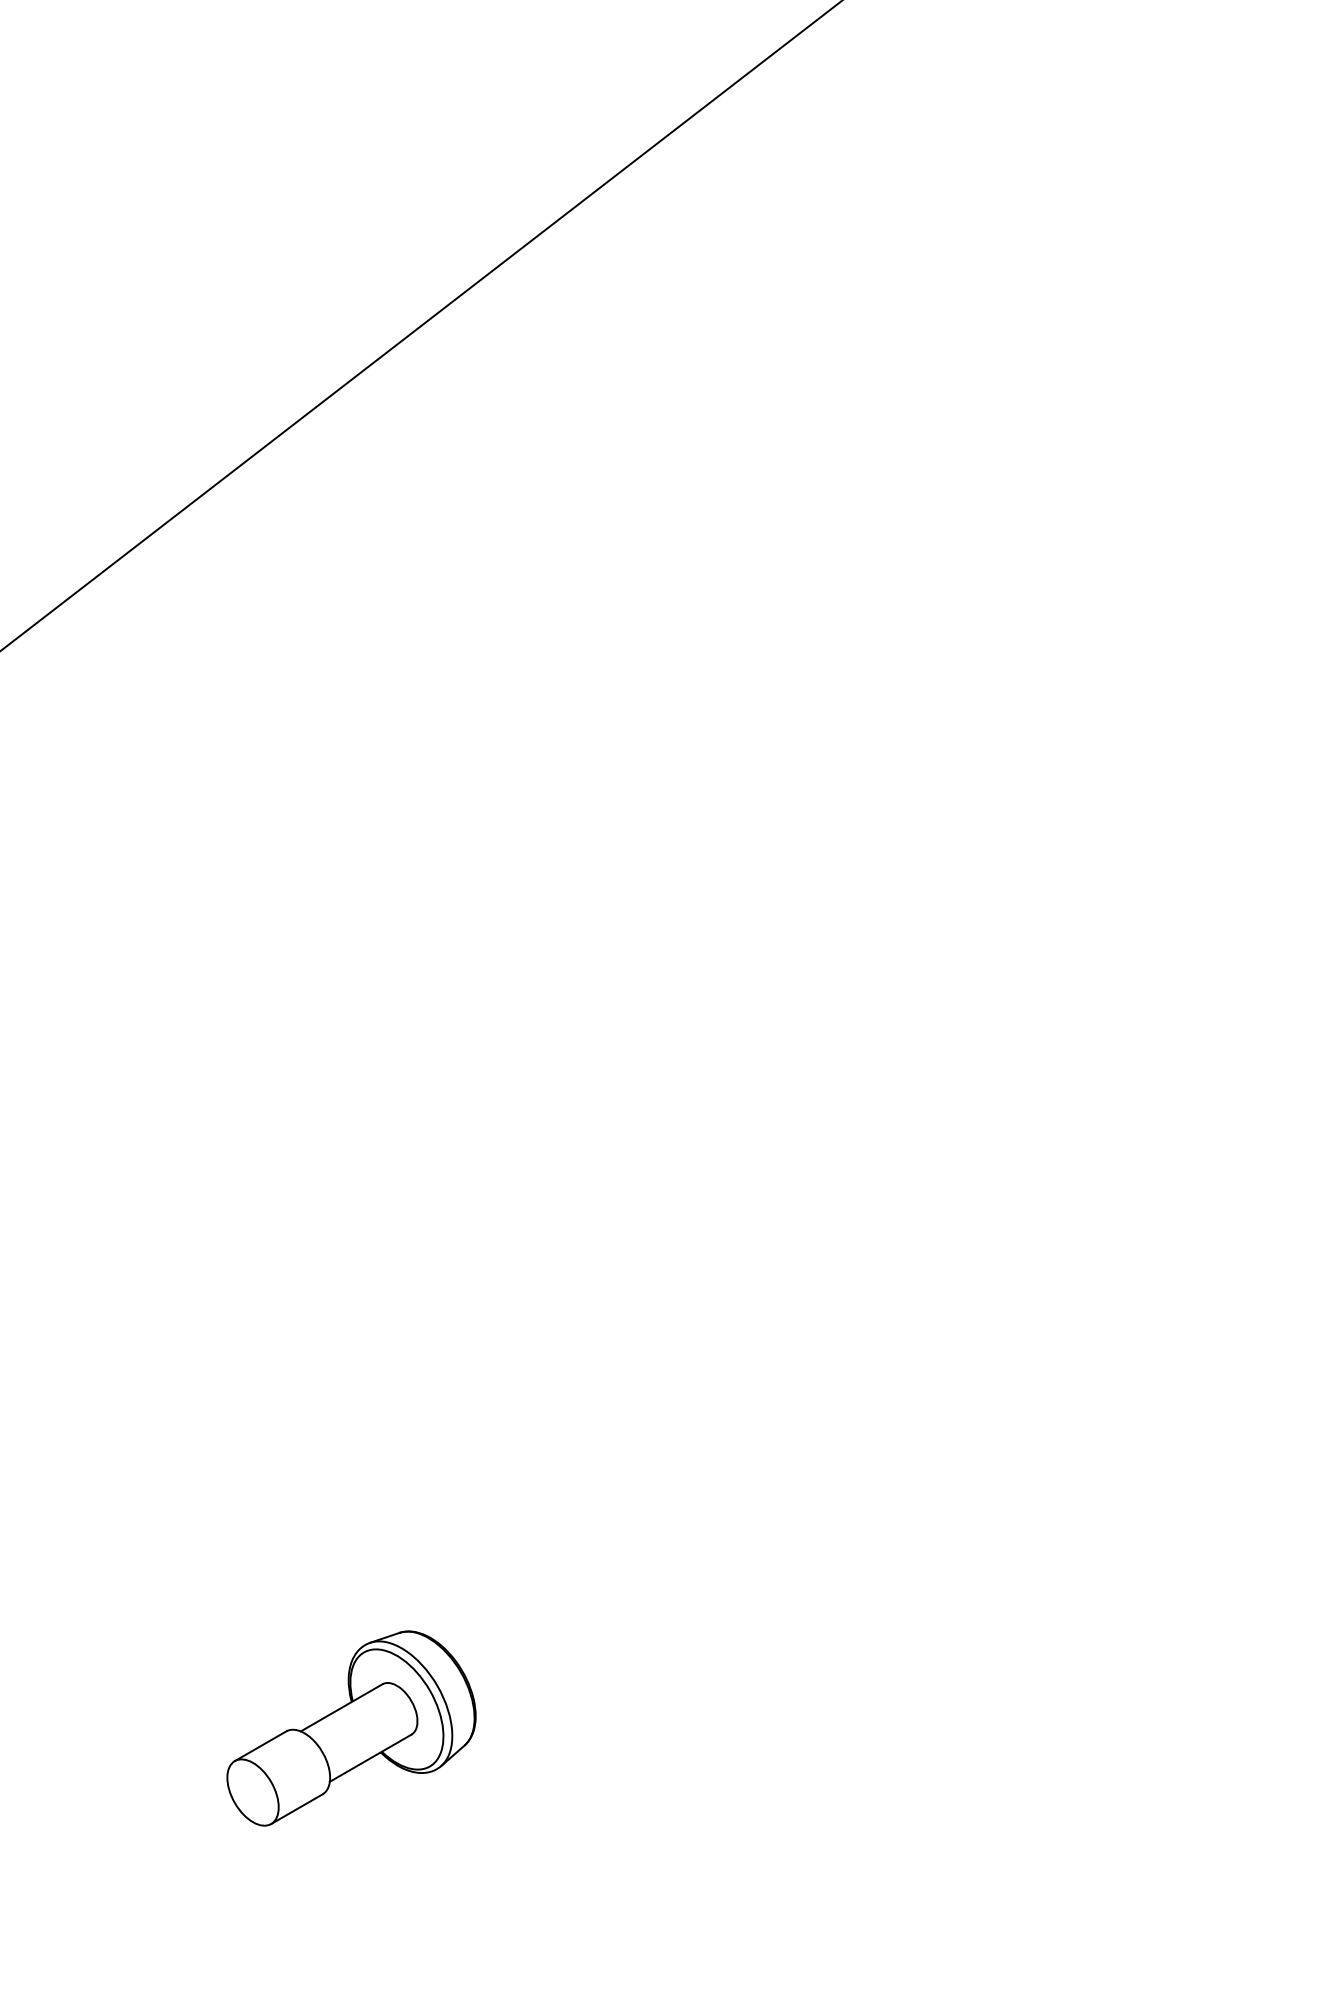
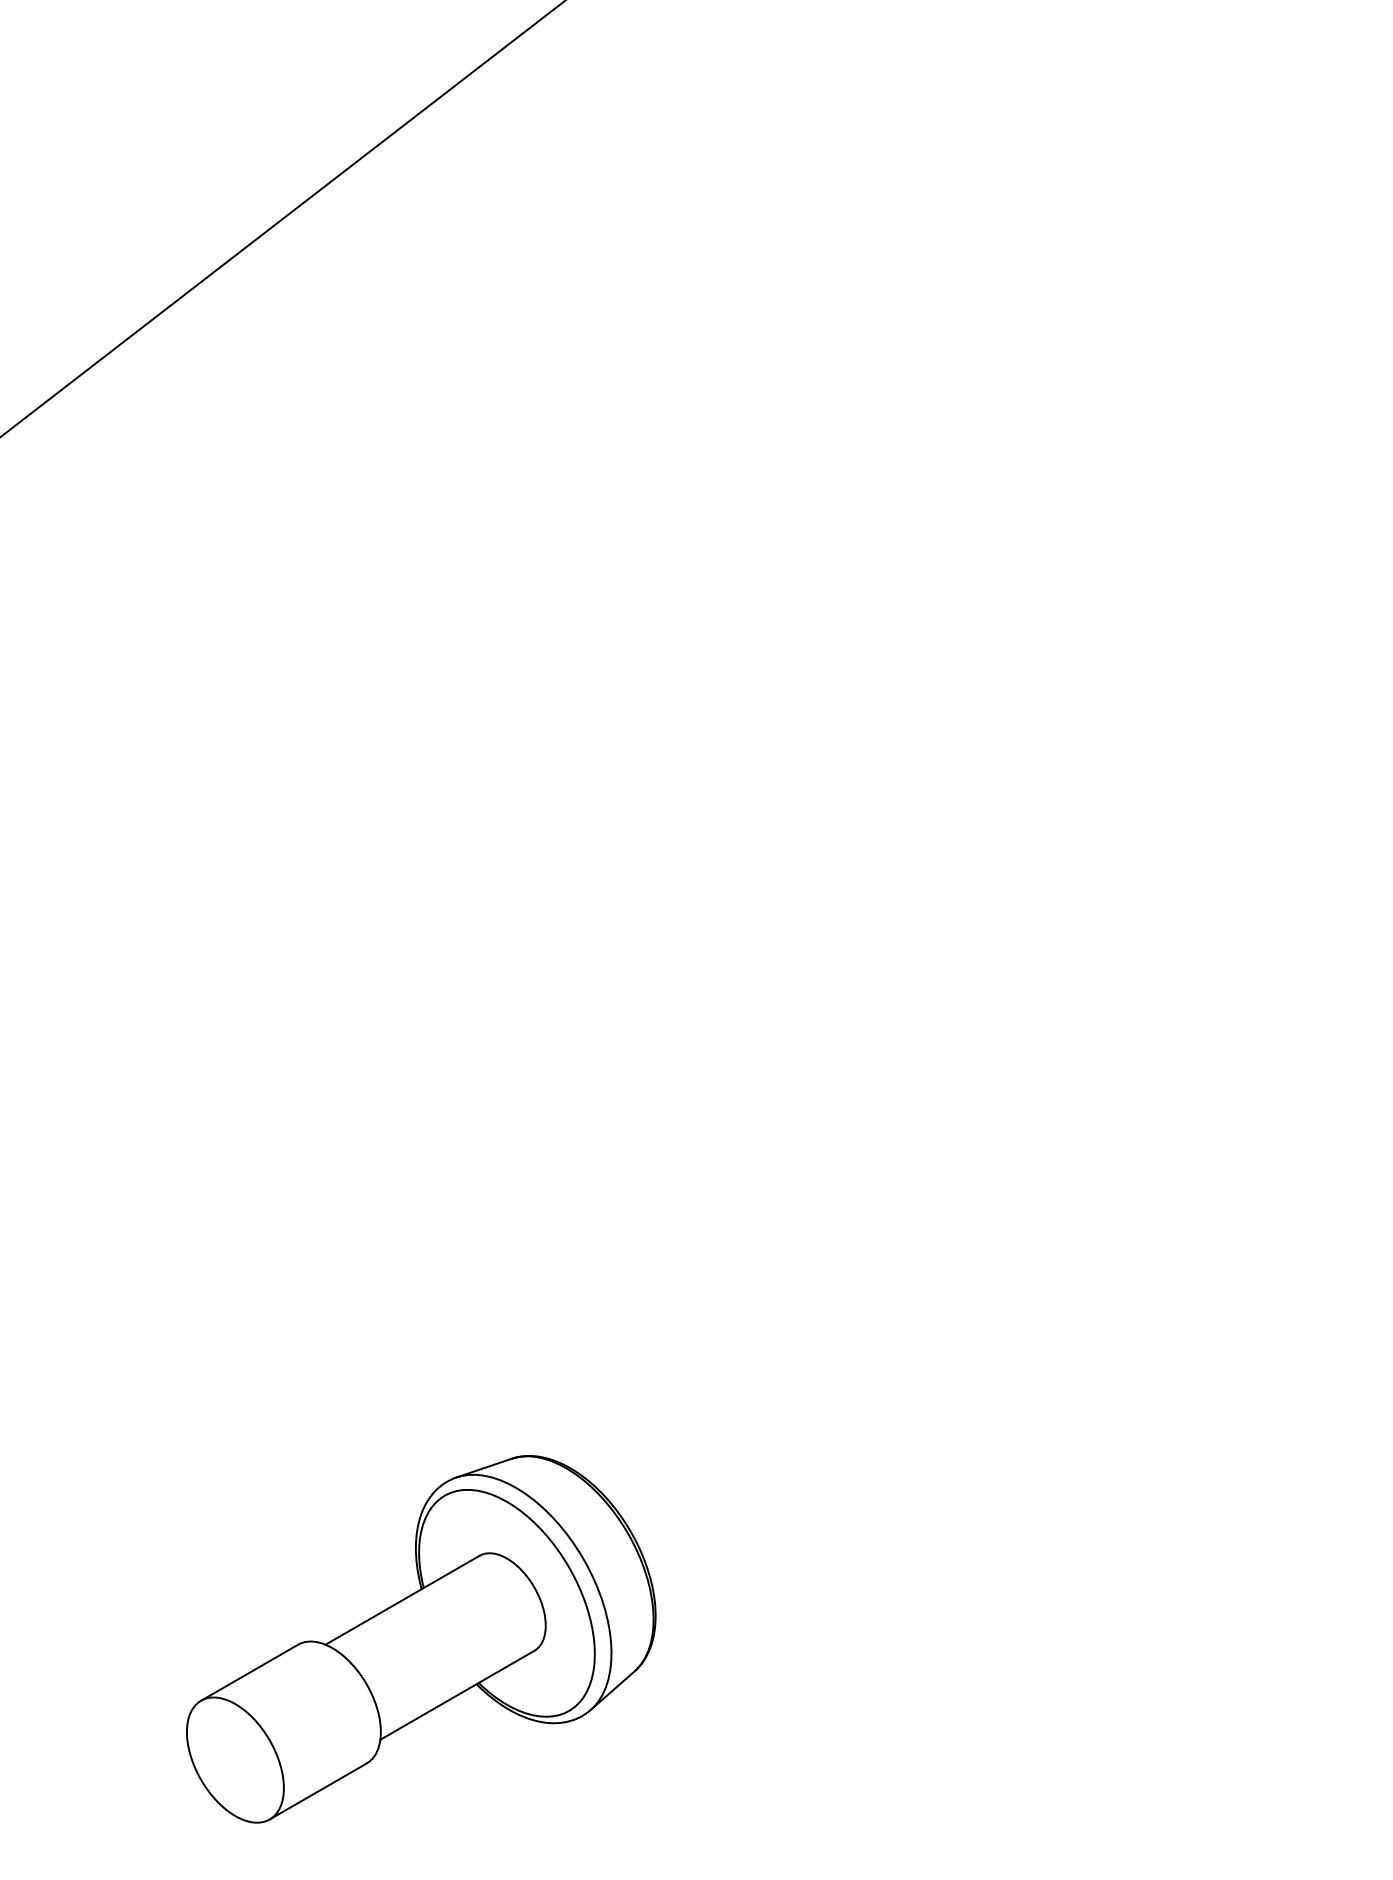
part: (351, 1728) -> (421, 1639), size x1.67

